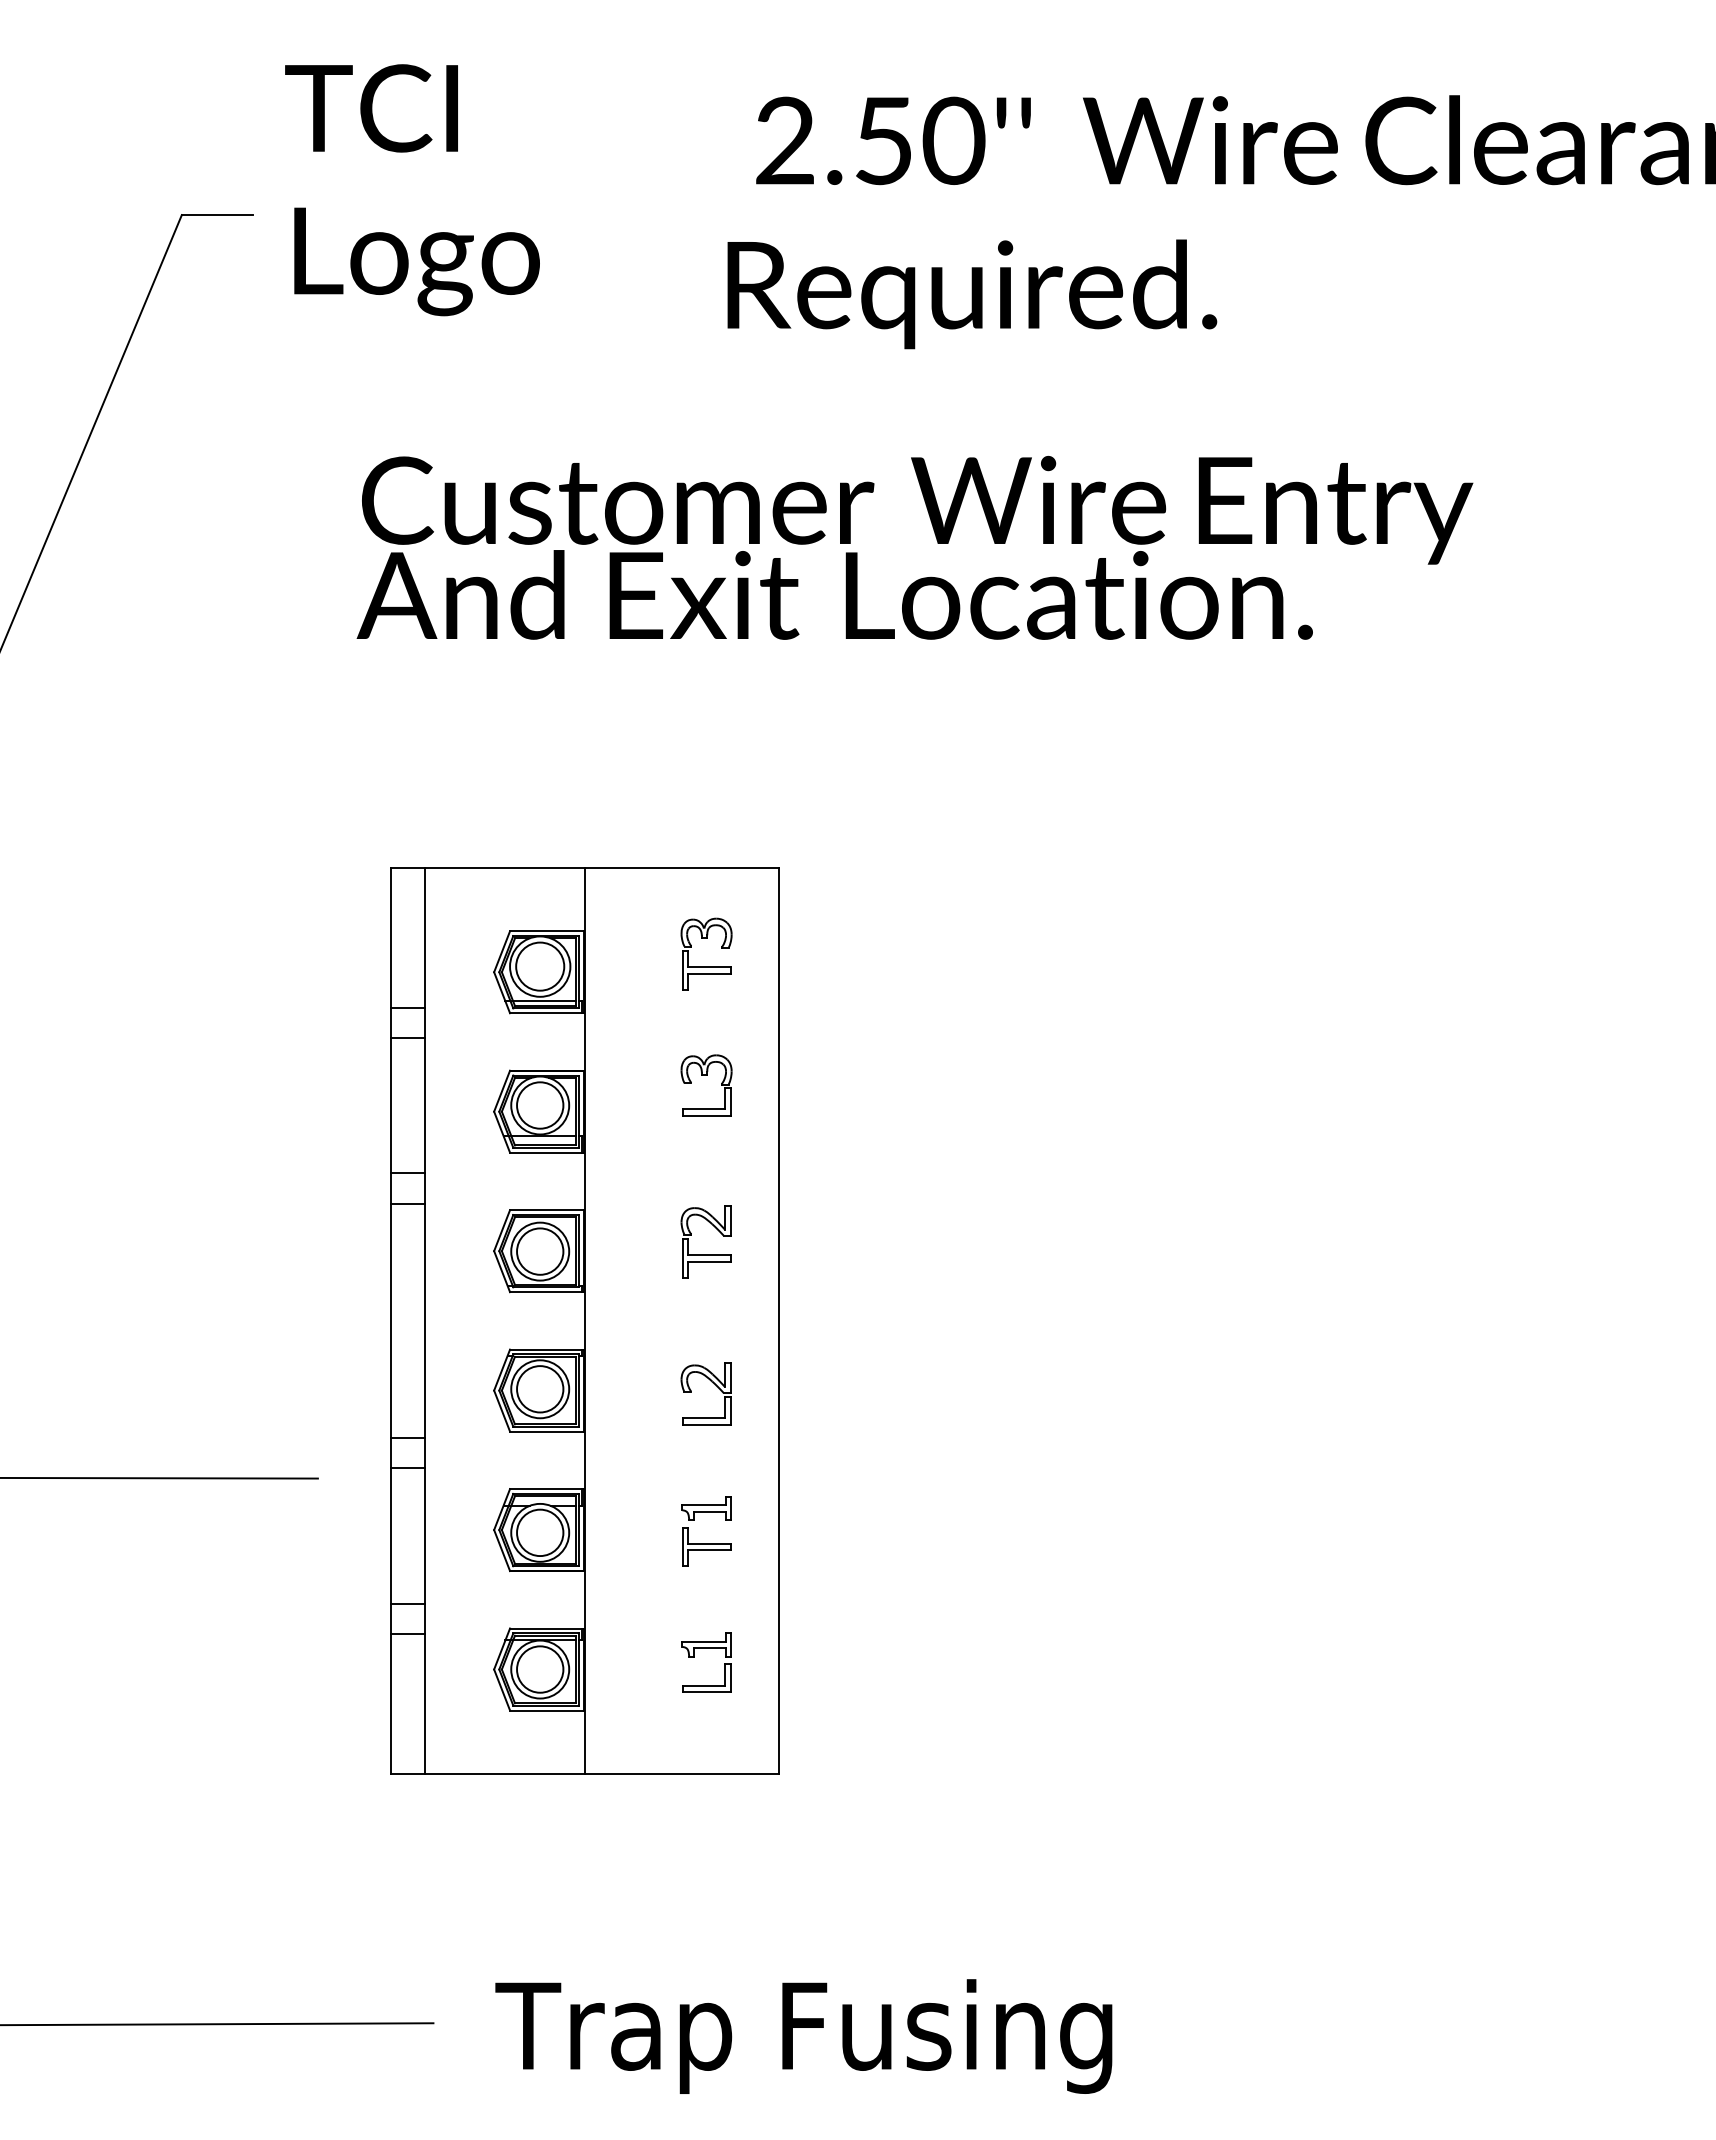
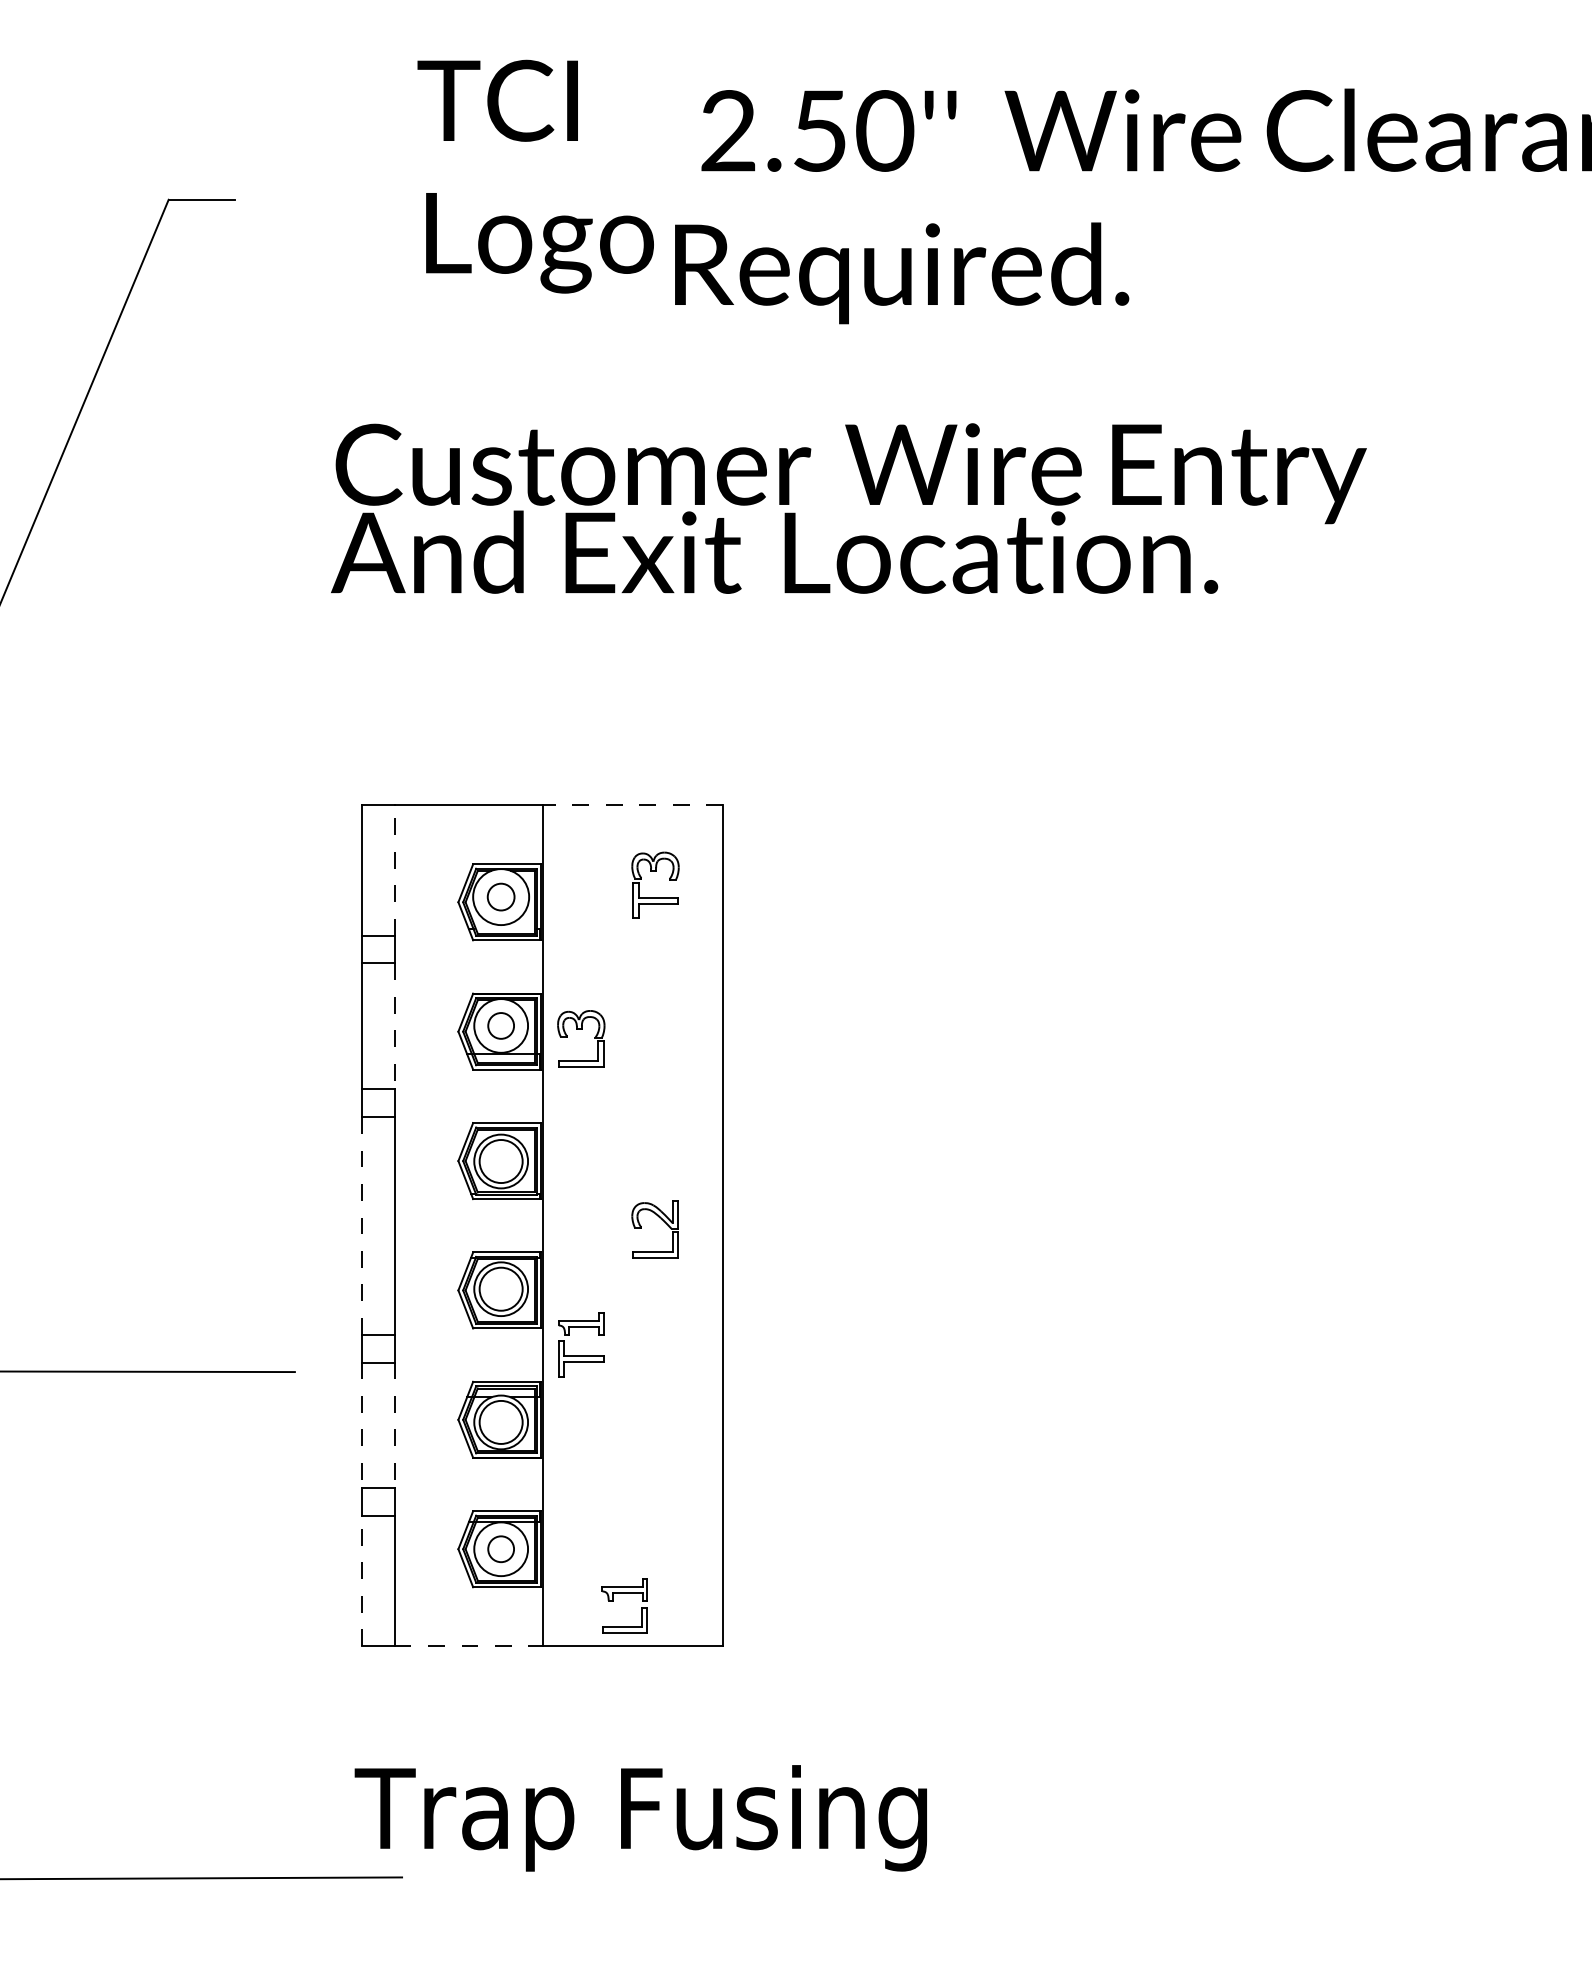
text: (412, 190) -> (535, 176), moved
line: (681, 867) -> (632, 805), solid -> dashed
line: (425, 937) -> (394, 870), solid -> dashed
circle: (540, 966) -> (501, 896), size x0.6
line: (544, 1001) -> (505, 929), removed
part: (706, 1075) -> (581, 1029), moved
line: (425, 1105) -> (394, 1025), solid -> dashed
circle: (540, 1105) -> (501, 1025), size x0.6
part: (705, 1254) -> (654, 1164), removed
line: (390, 1320) -> (362, 1225), solid -> dashed
part: (712, 1383) -> (661, 1219), moved
line: (390, 1535) -> (362, 1424), solid -> dashed
line: (425, 1535) -> (394, 1424), solid -> dashed
part: (706, 1543) -> (581, 1356), moved
part: (694, 1657) -> (613, 1601), moved
circle: (540, 1669) -> (501, 1549), size x0.6
line: (390, 1703) -> (362, 1580), solid -> dashed
line: (505, 1773) -> (468, 1645), solid -> dashed
text: (803, 2036) -> (640, 1818), moved

